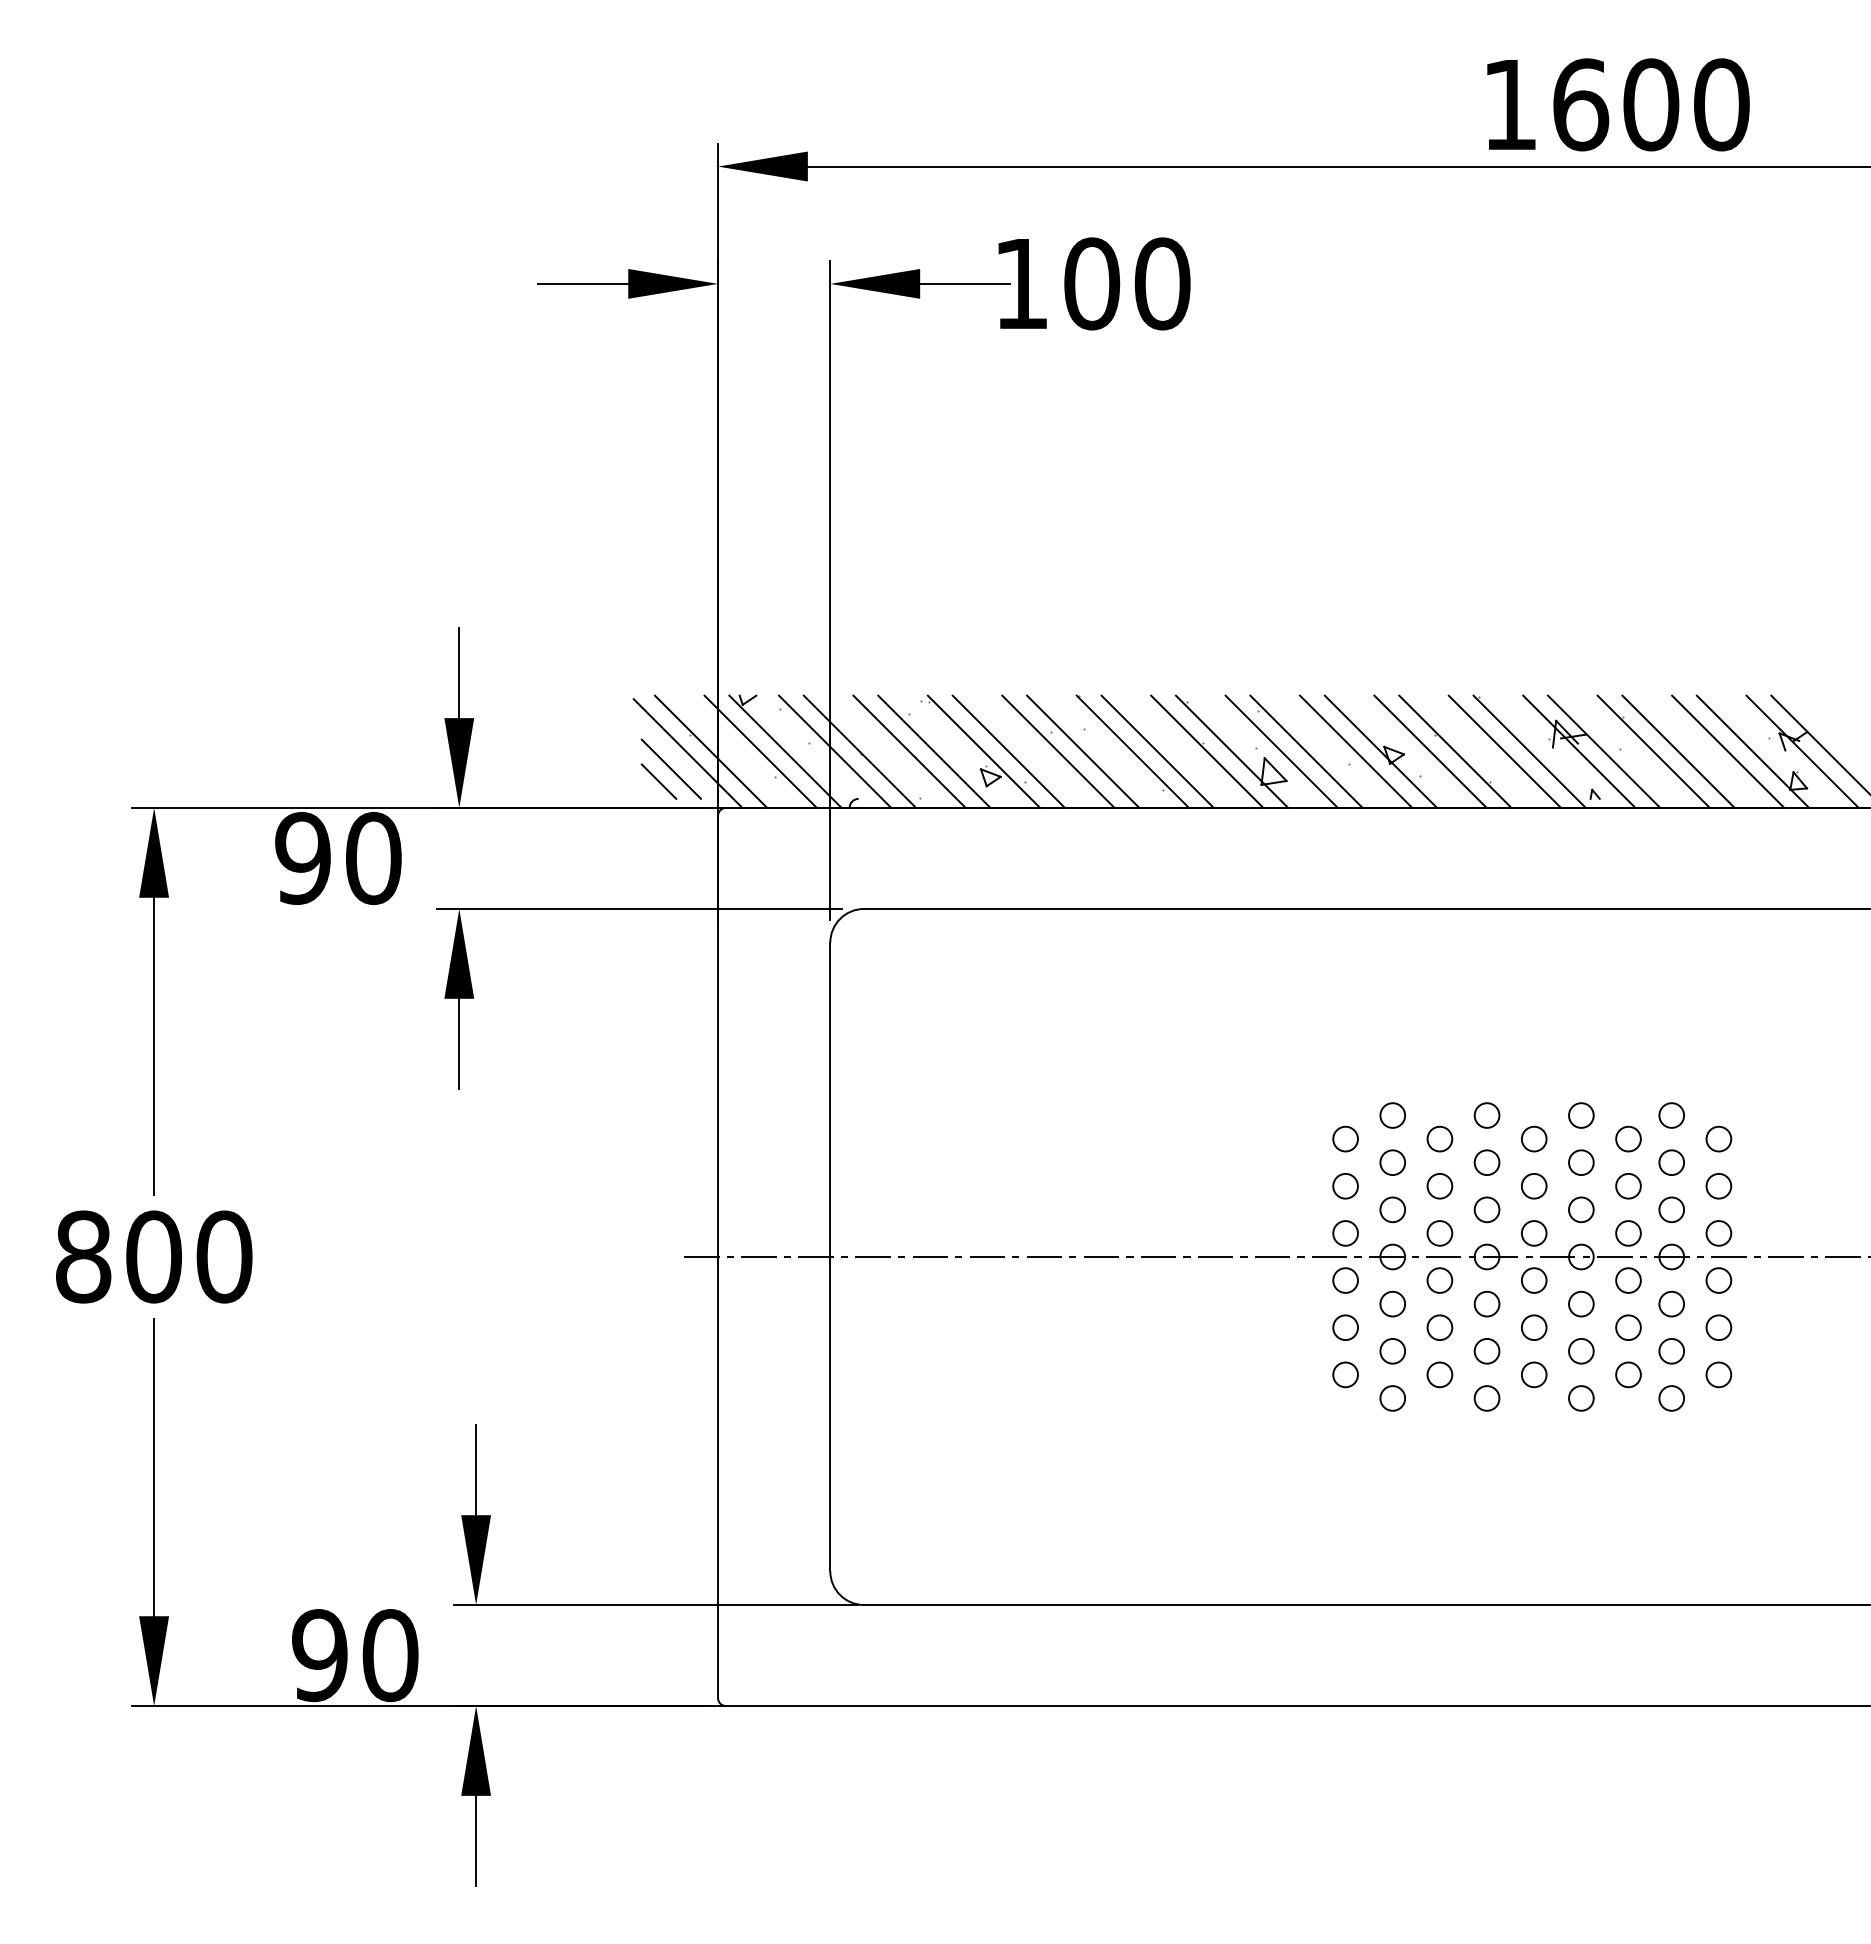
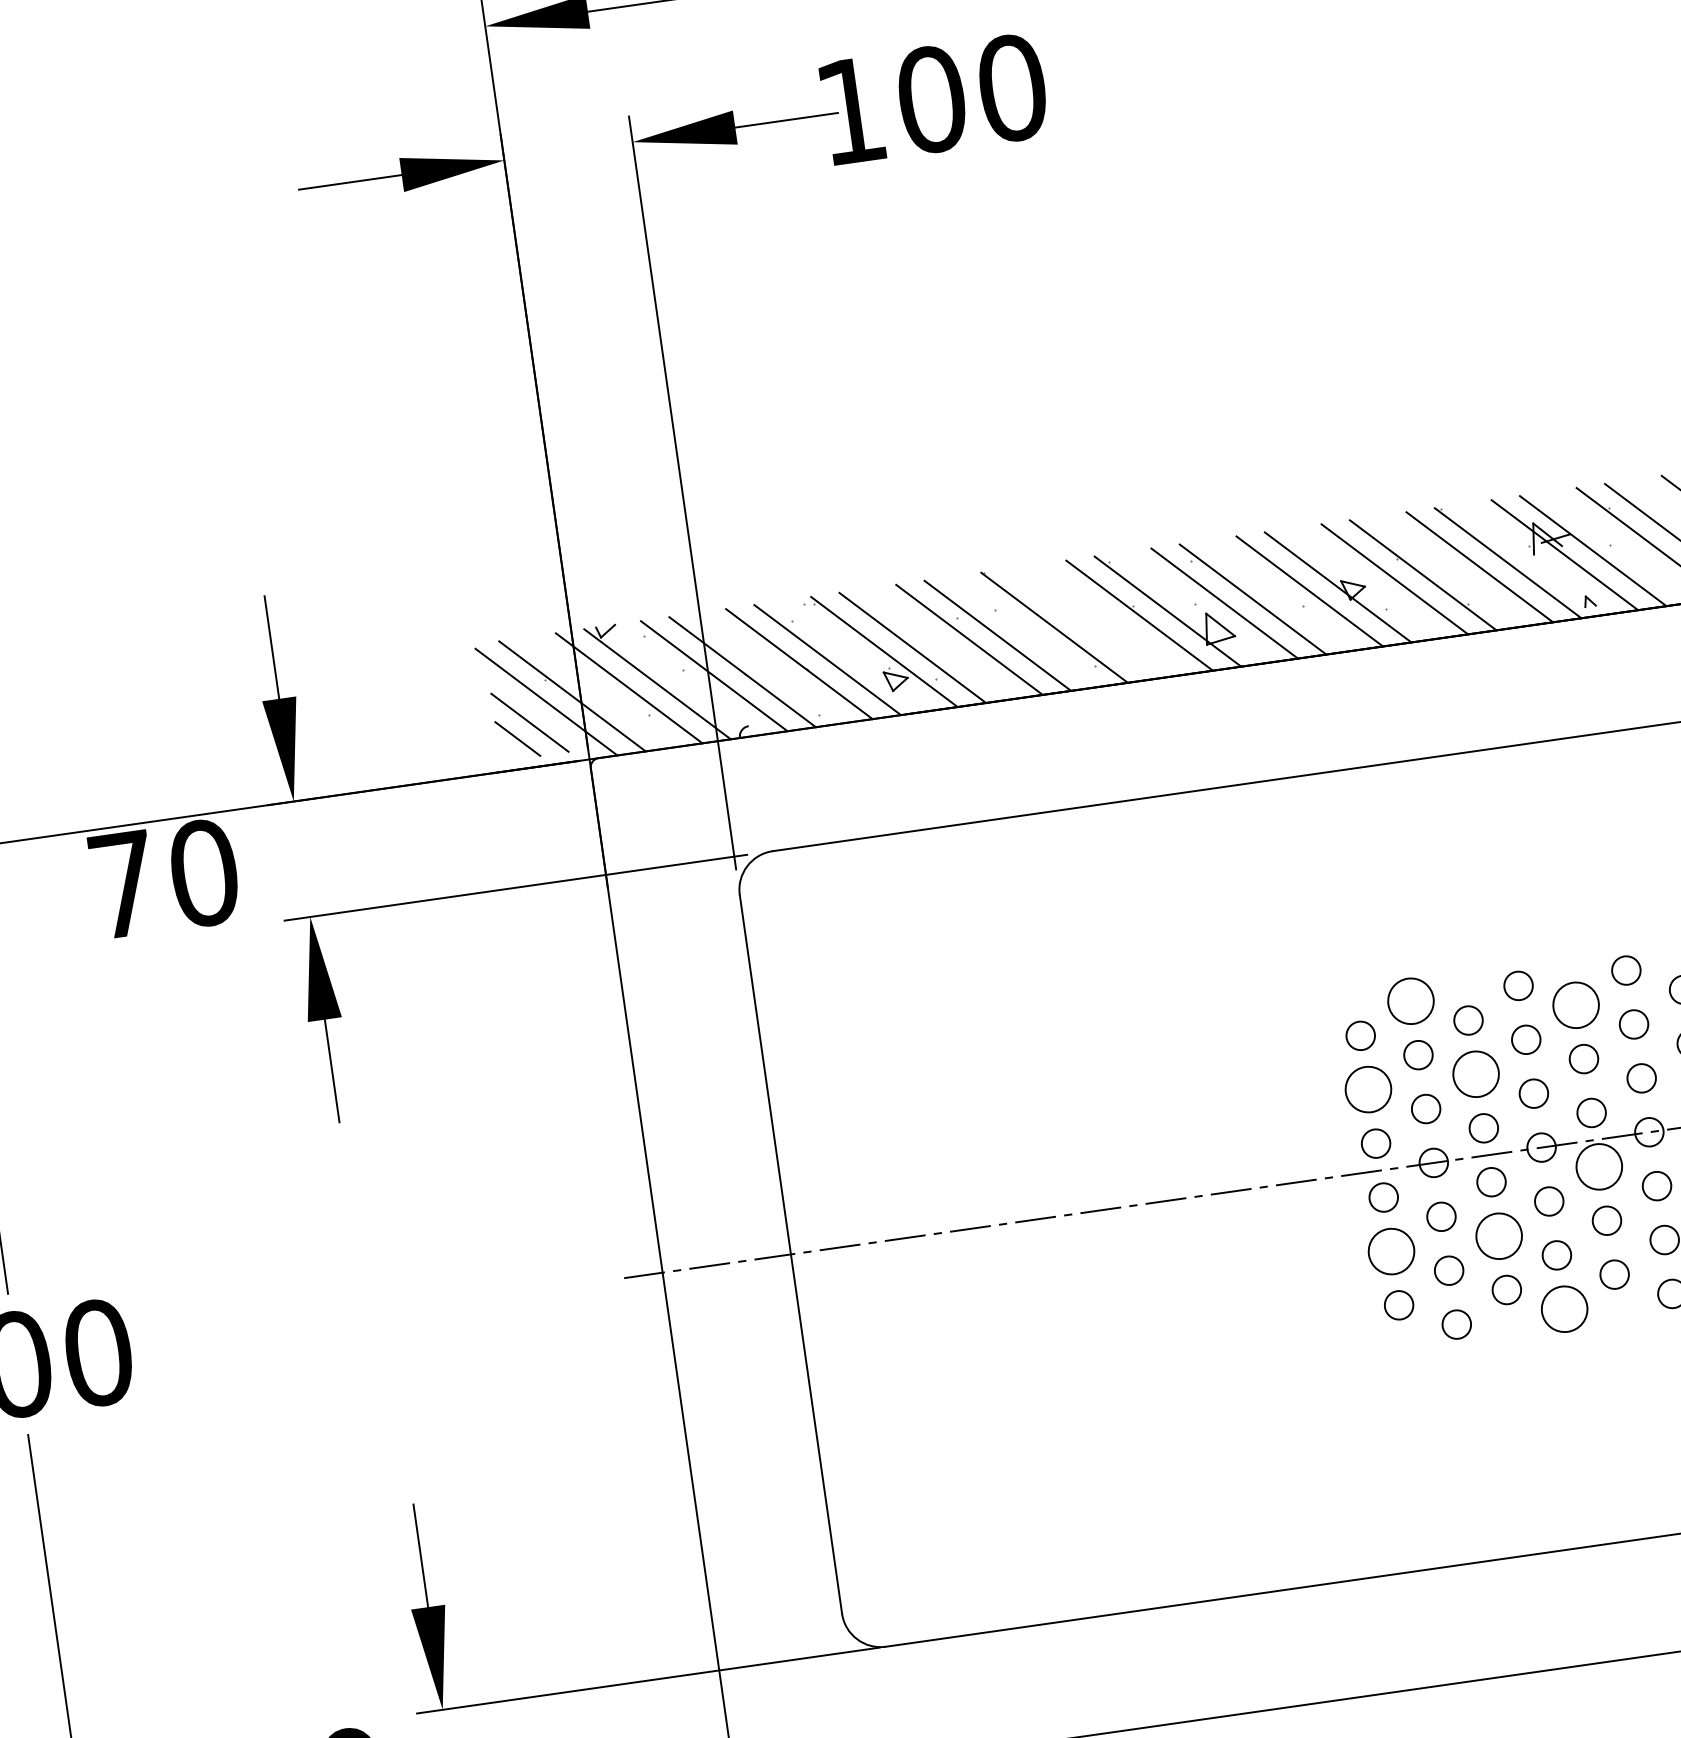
line: (1157, 751) -> (1082, 623), removed
text: (302, 858) -> (122, 884), 90 -> 70
circle: (1392, 1115) -> (1410, 1001), size x1.6
circle: (1534, 1138) -> (1576, 1004), size x1.6
circle: (1345, 1186) -> (1368, 1090), size x1.6
circle: (1439, 1186) -> (1475, 1074), size x1.6
circle: (1533, 1280) -> (1598, 1166), size x1.6
circle: (1345, 1327) -> (1391, 1251), size x1.6
circle: (1439, 1327) -> (1498, 1235), size x1.6
circle: (1486, 1398) -> (1563, 1309), size x1.6

